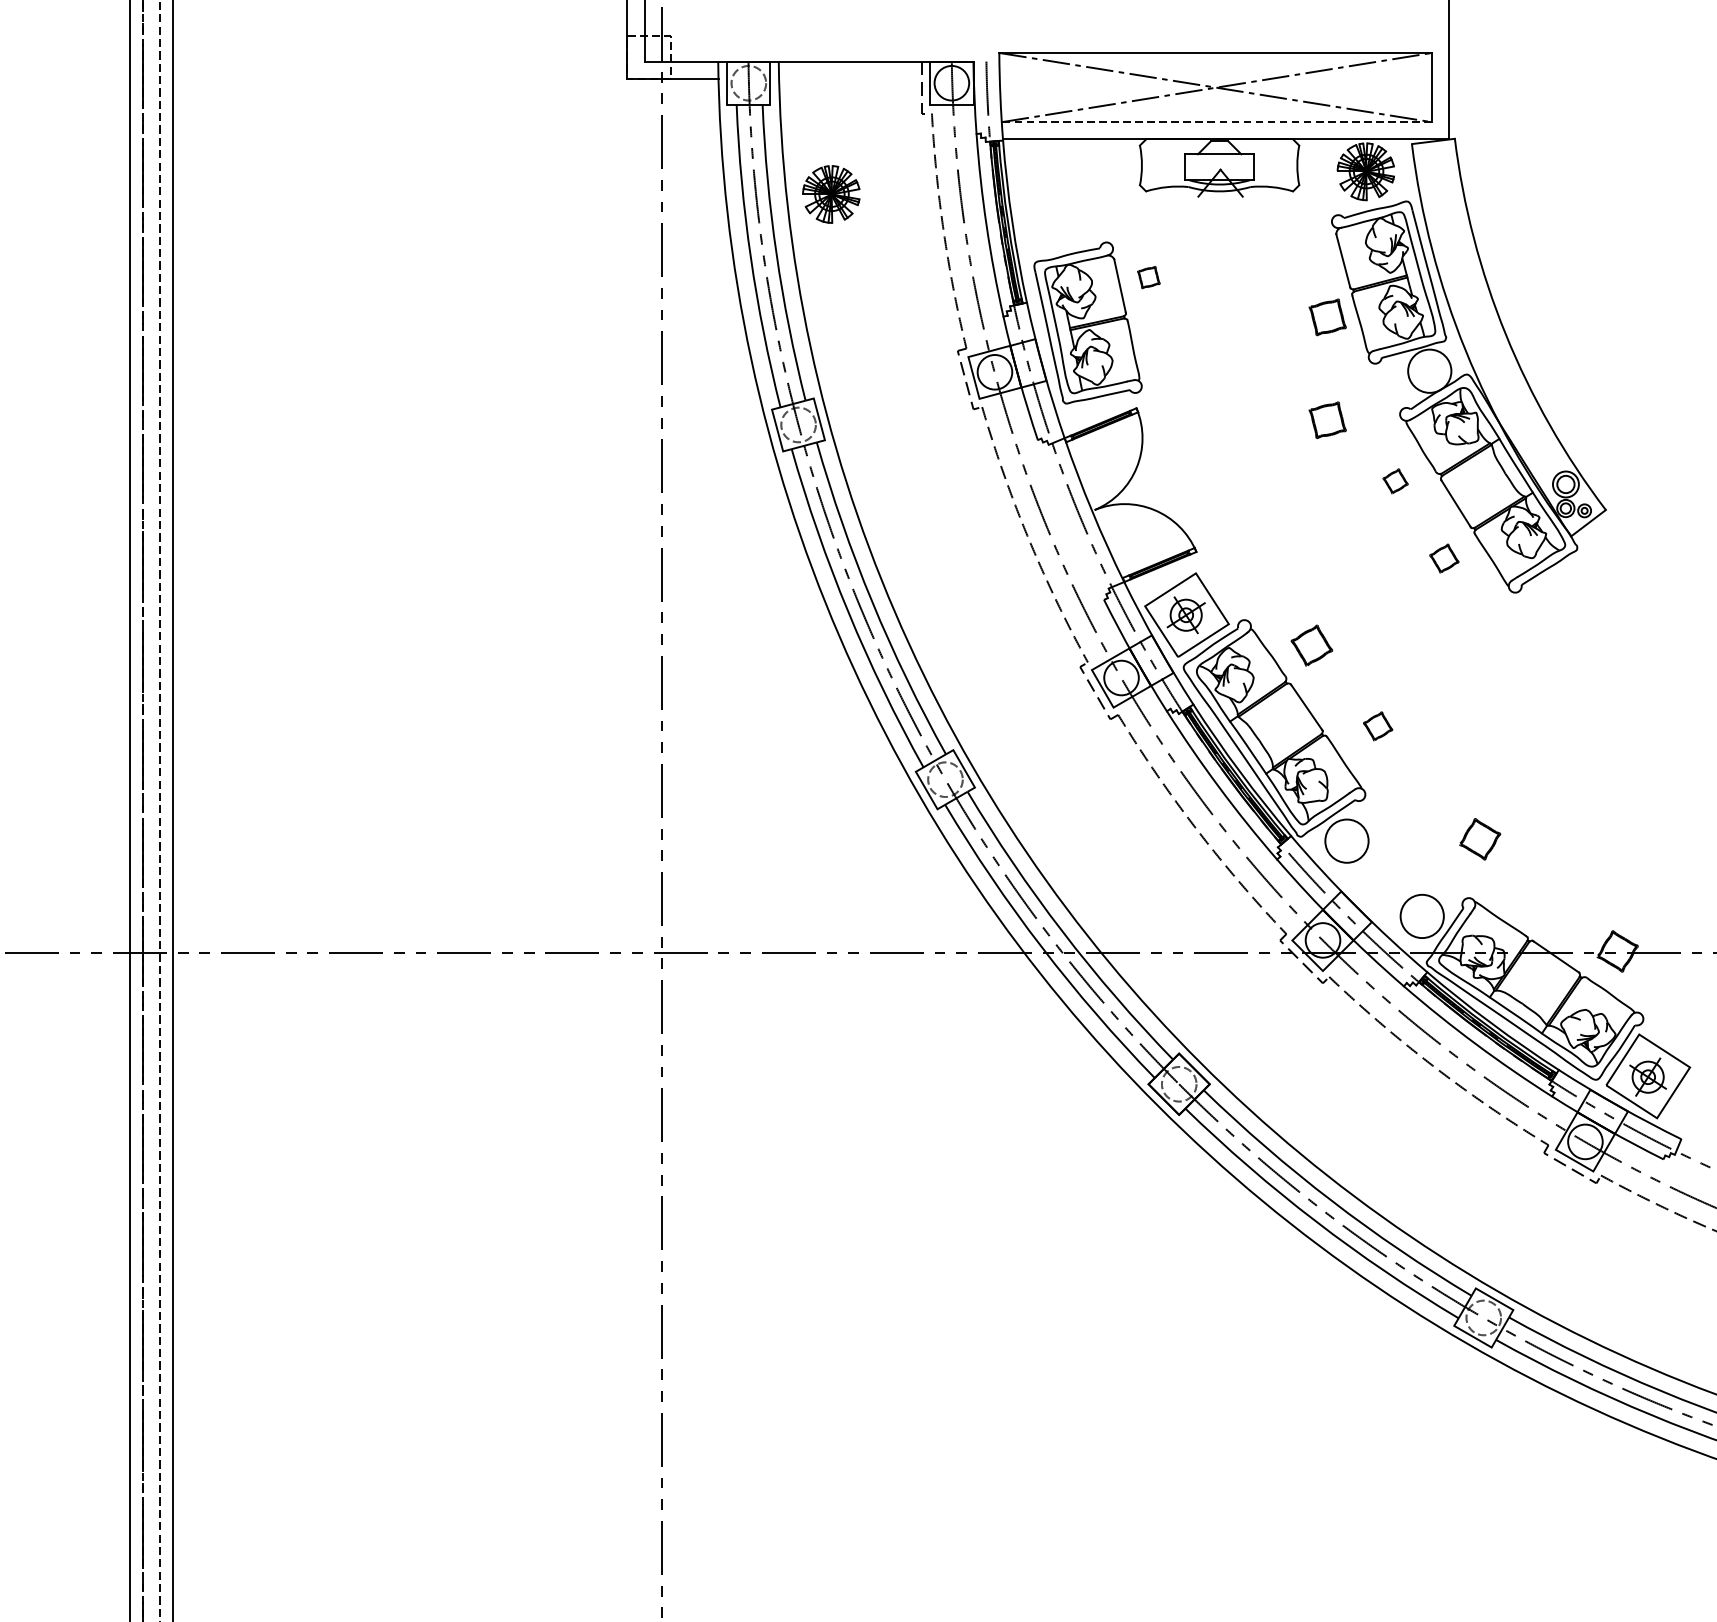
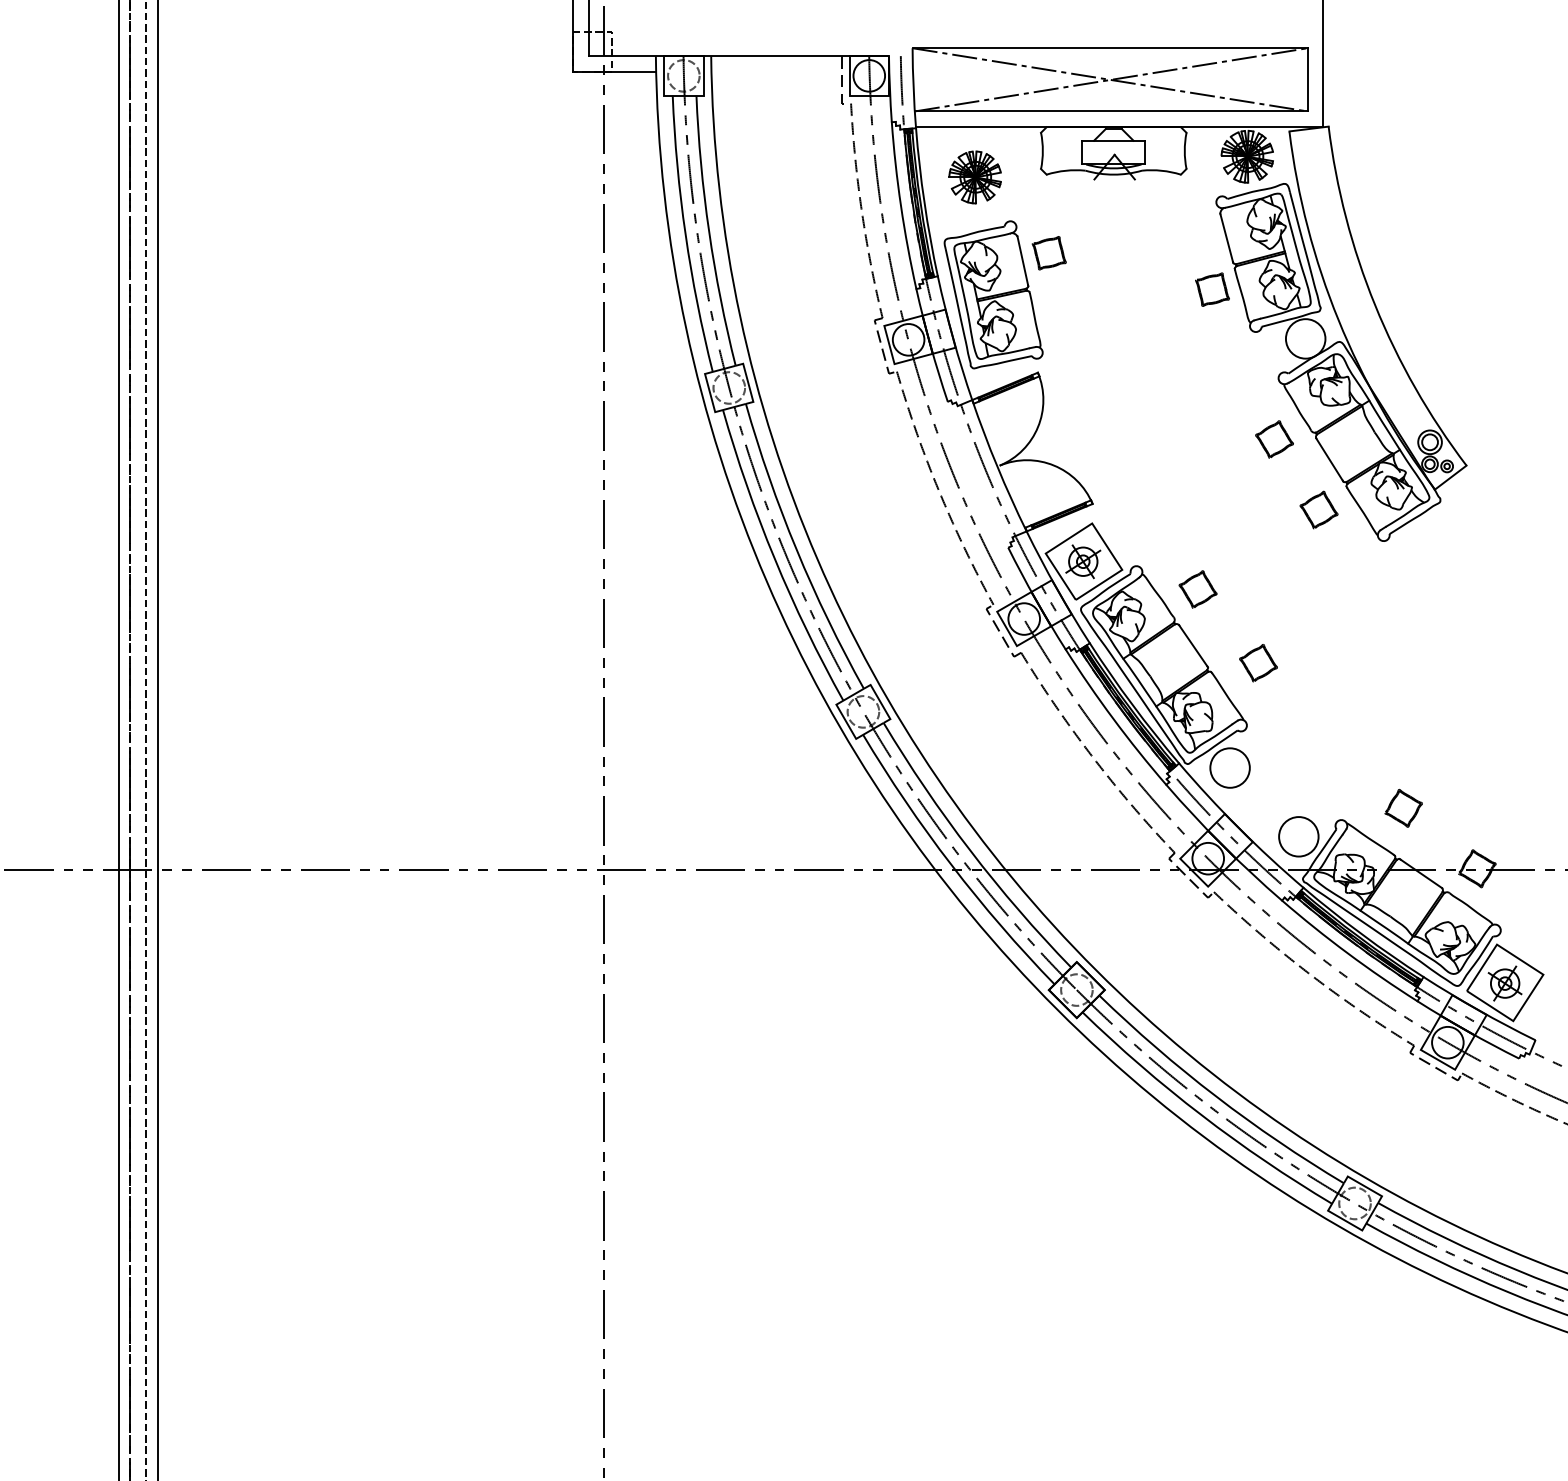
line: (1216, 122) -> (1110, 111), dashed -> solid
part: (830, 194) -> (974, 177), moved
part: (1148, 277) -> (1048, 253), size x1.67
part: (1327, 420) -> (1212, 383), removed
part: (1395, 481) -> (1274, 439), size x1.67
part: (1443, 558) -> (1318, 509), size x1.43
part: (1378, 726) -> (1258, 663), size x1.43
part: (1479, 838) -> (1403, 807), moved

